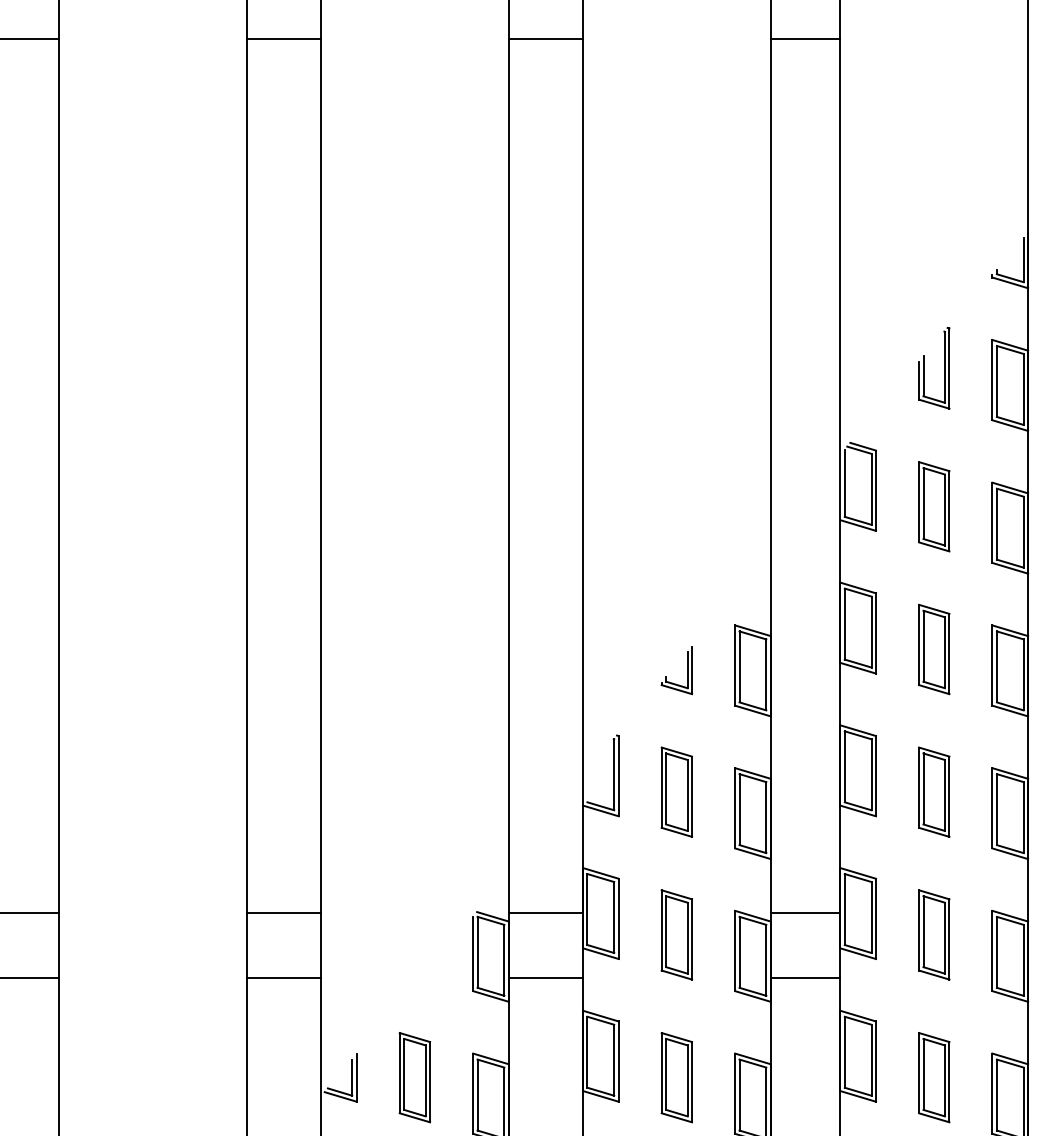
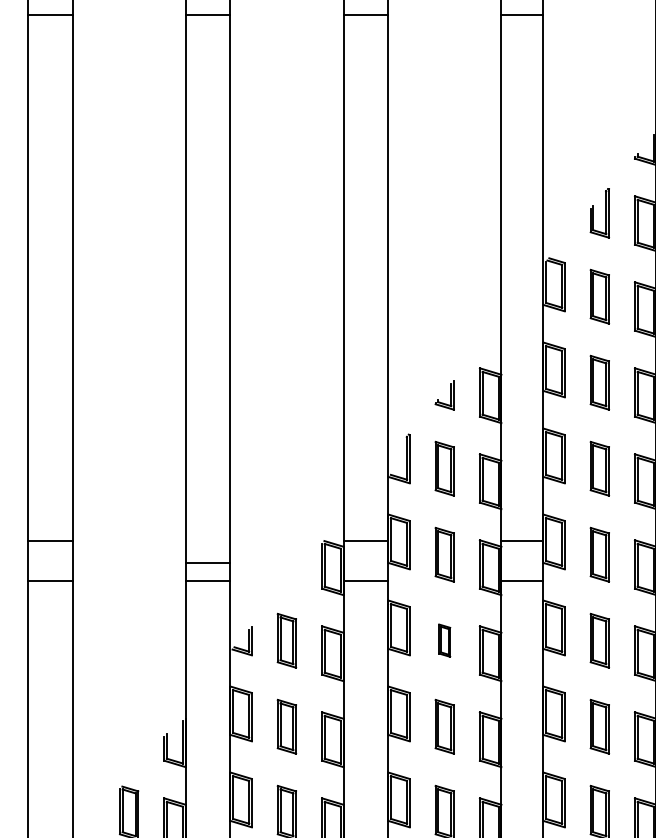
line: (283, 912) -> (207, 563), moved
part: (676, 1077) -> (444, 640), size x0.6

